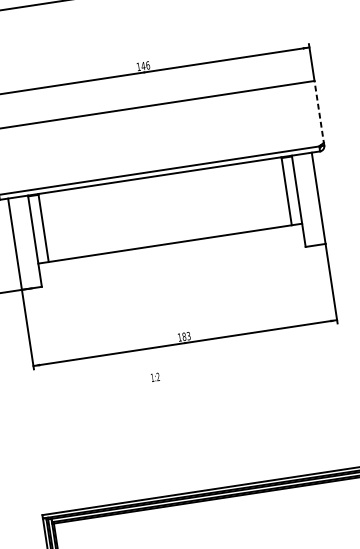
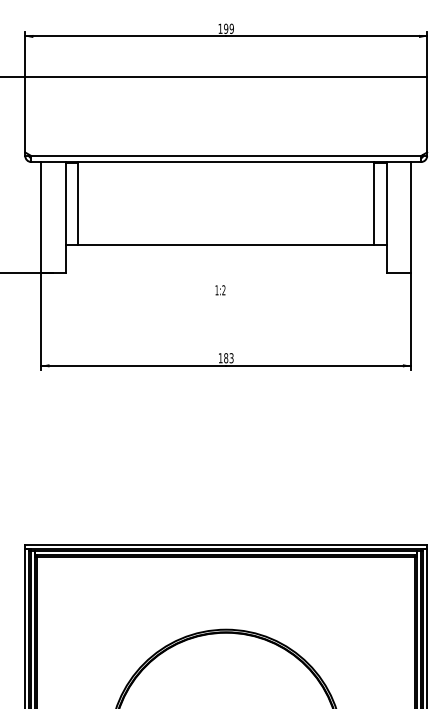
text: (145, 65) -> (228, 28), 146 -> 199
line: (319, 113) -> (427, 116), dashed -> solid
text: (155, 377) -> (220, 290), moved

